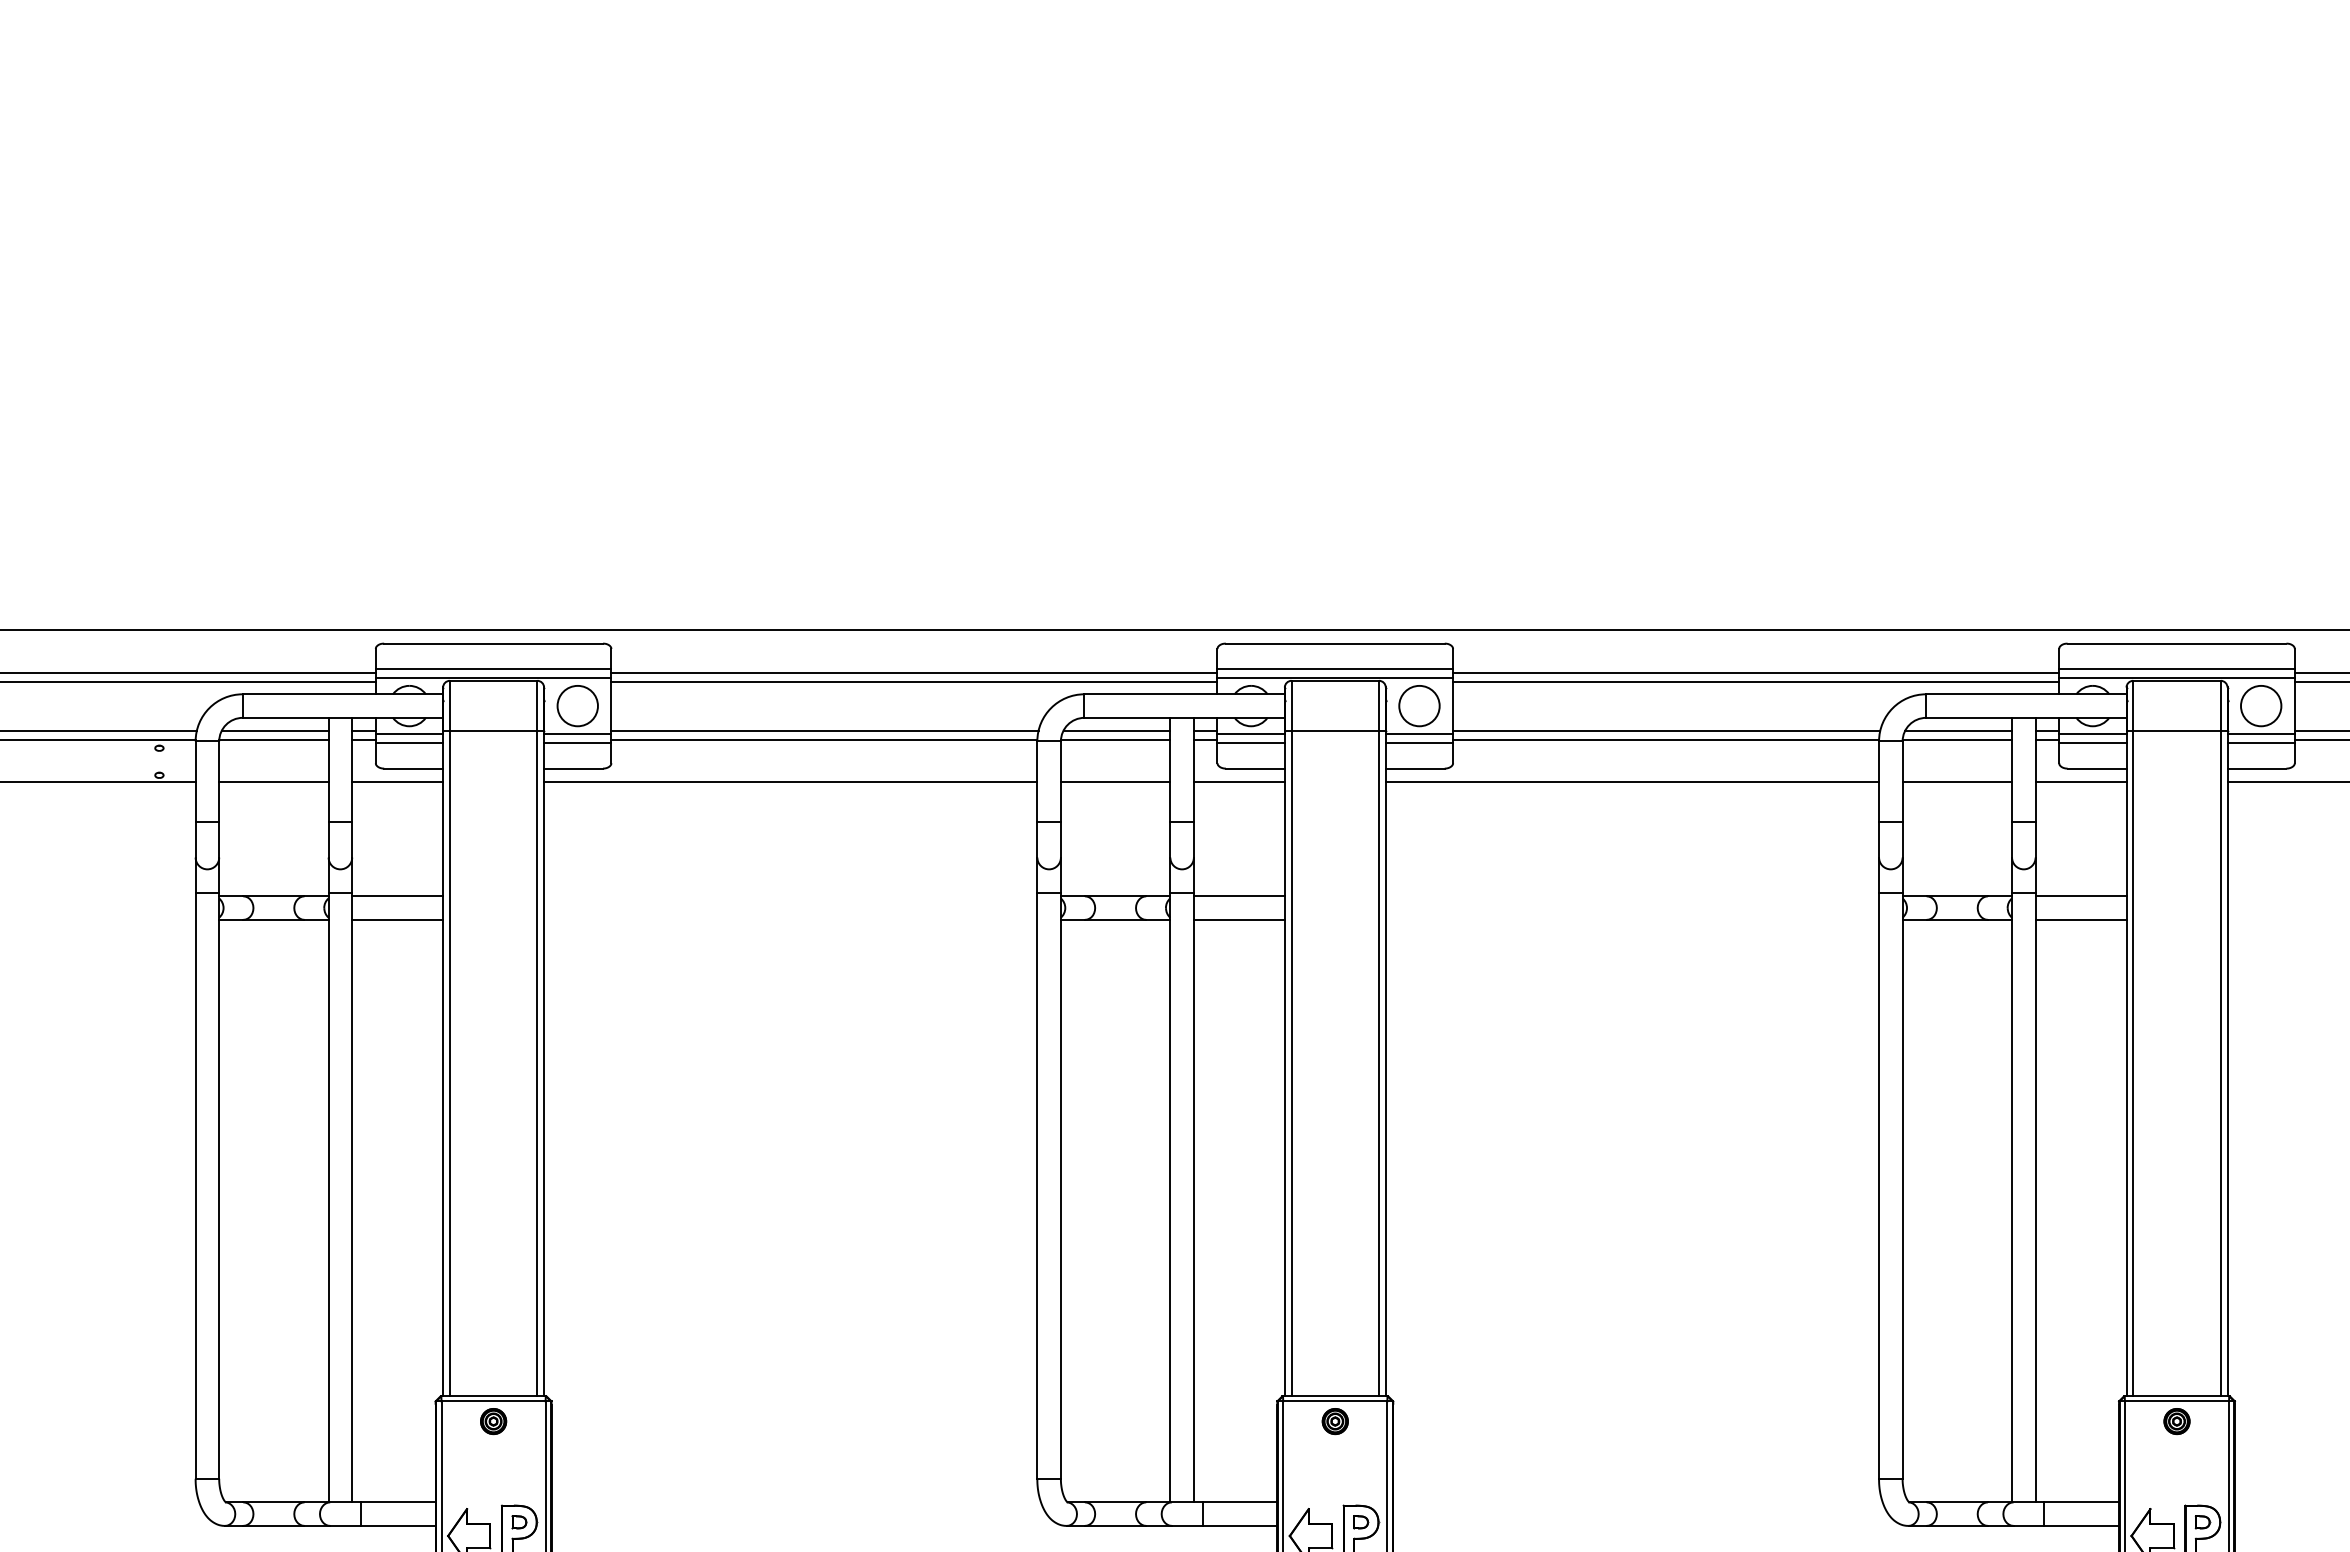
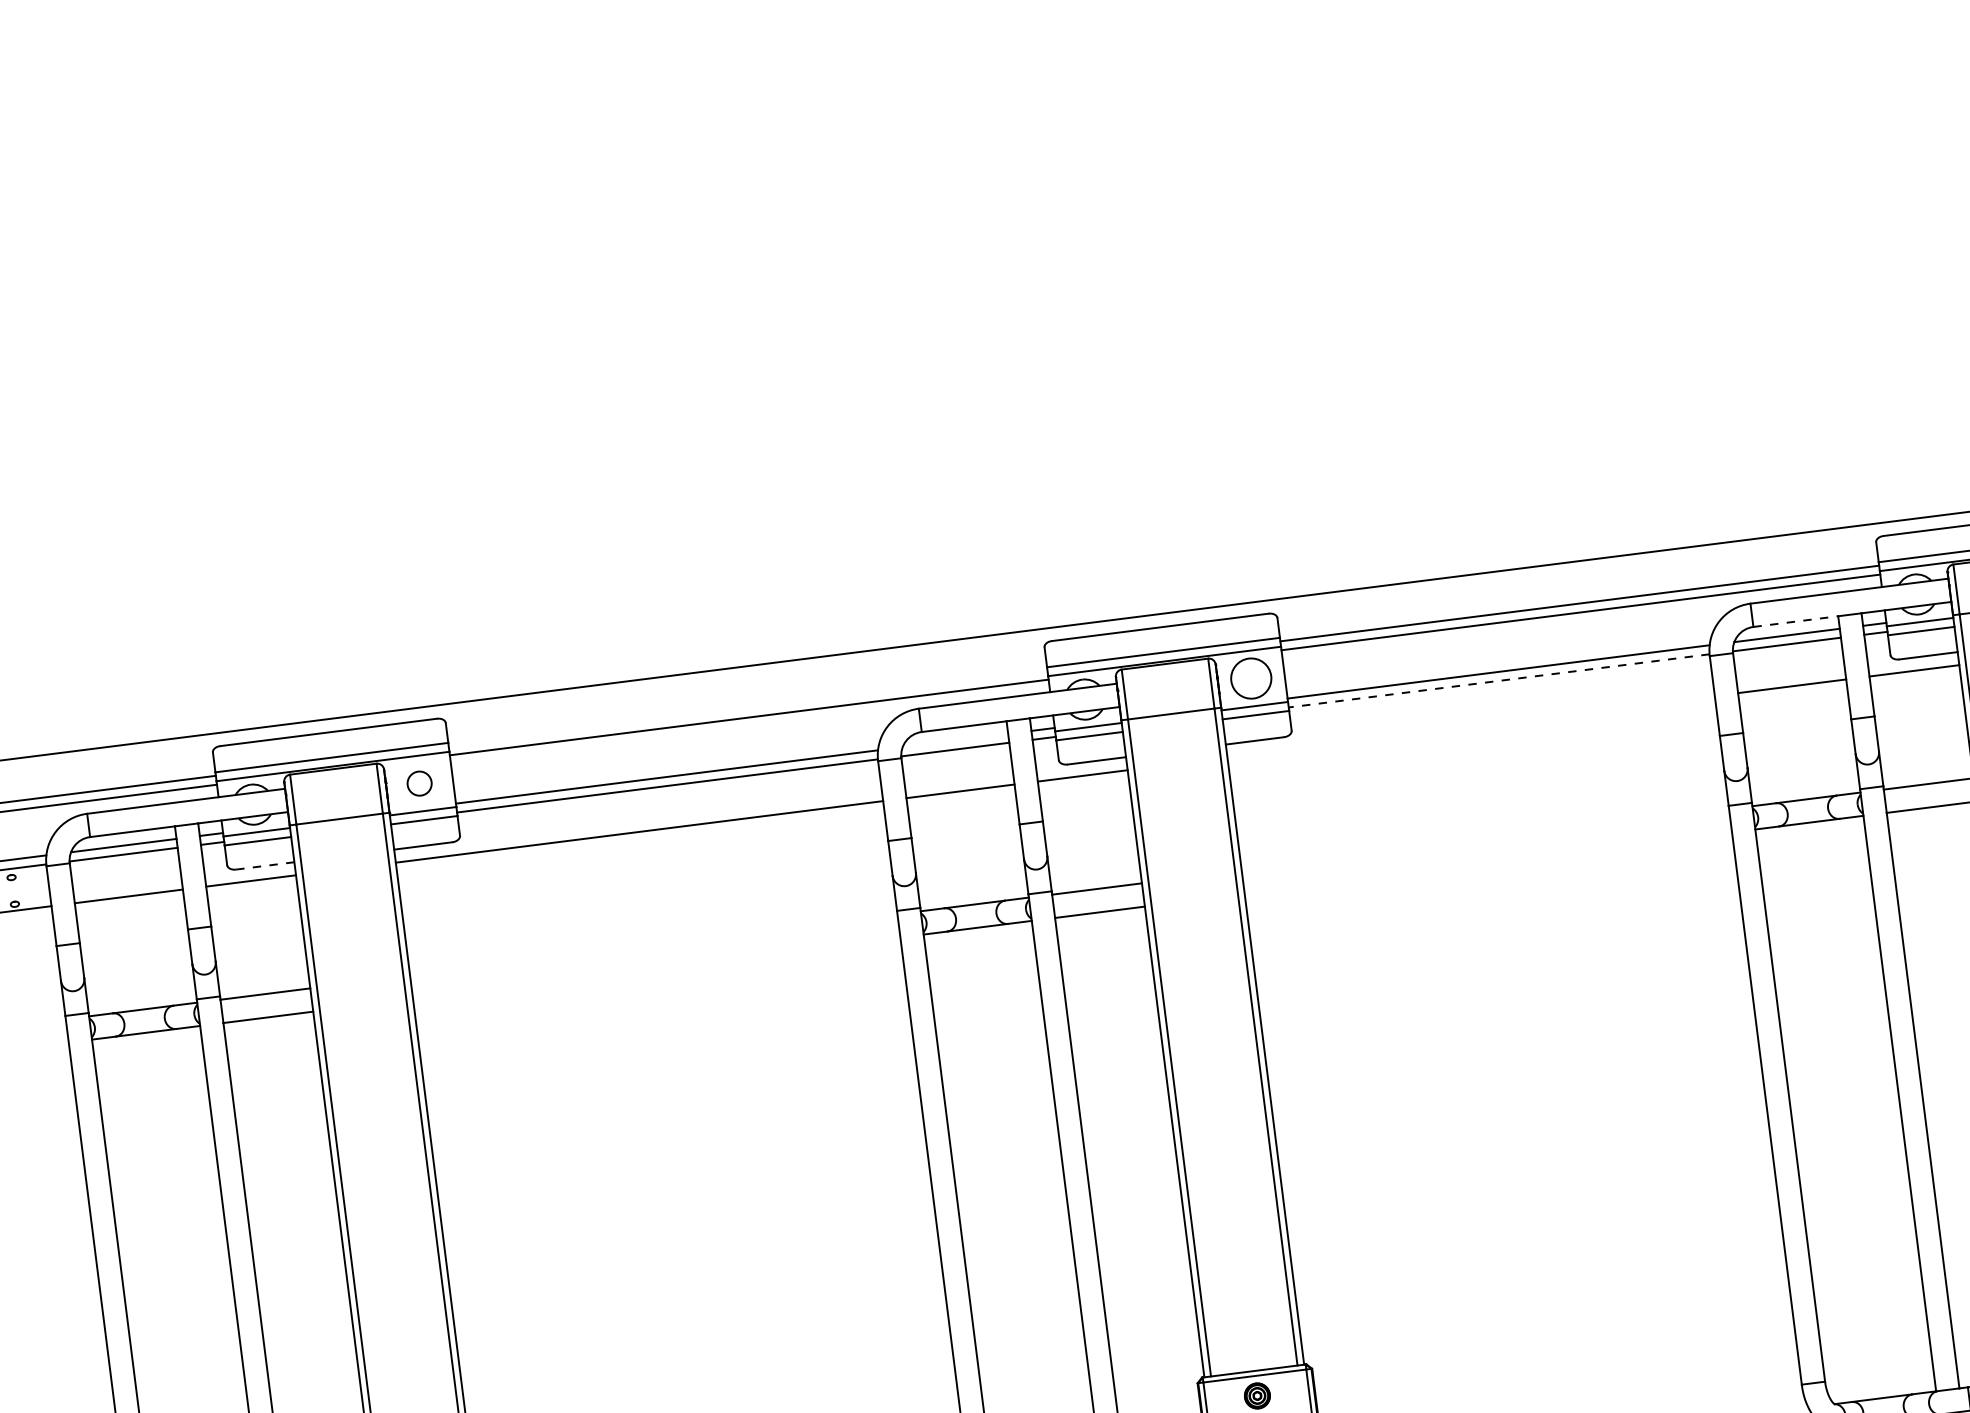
line: (914, 672) -> (748, 708), removed
circle: (577, 705) -> (419, 783), size x0.6
line: (1969, 717) -> (1796, 621), solid -> dashed
line: (1116, 730) -> (954, 740), removed
line: (1666, 739) -> (1499, 680), solid -> dashed
line: (413, 768) -> (265, 865), solid -> dashed
line: (1632, 781) -> (1471, 726), removed

